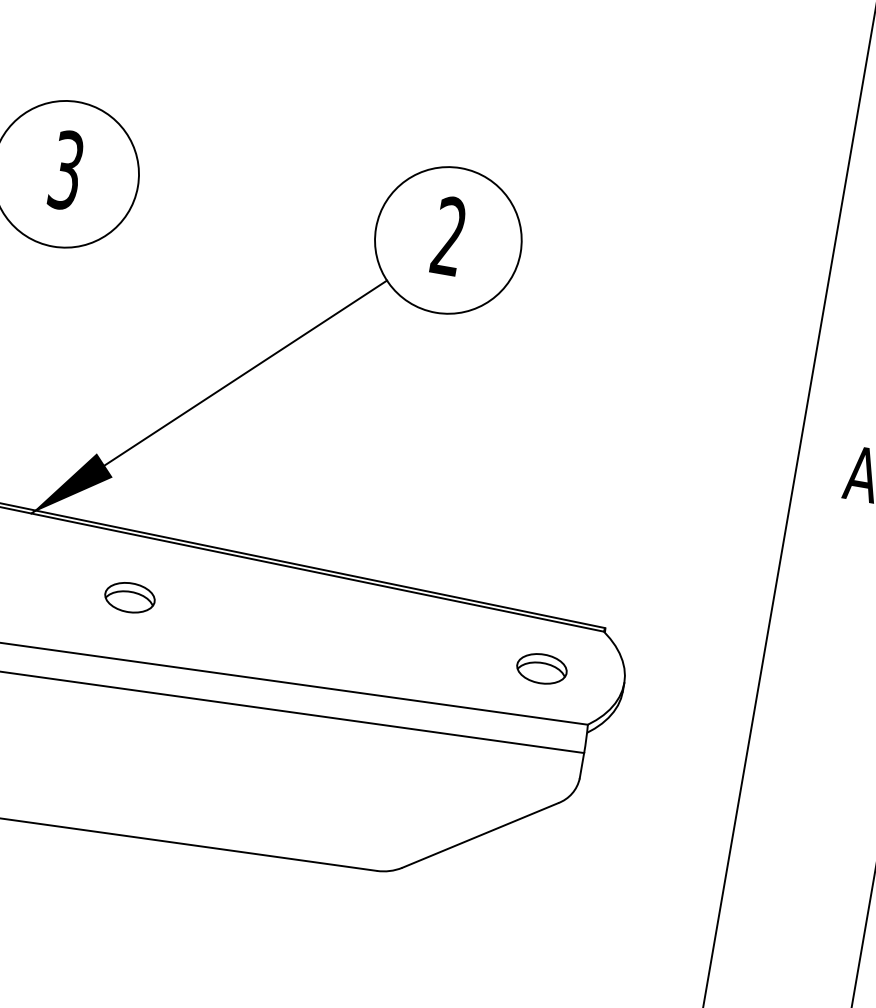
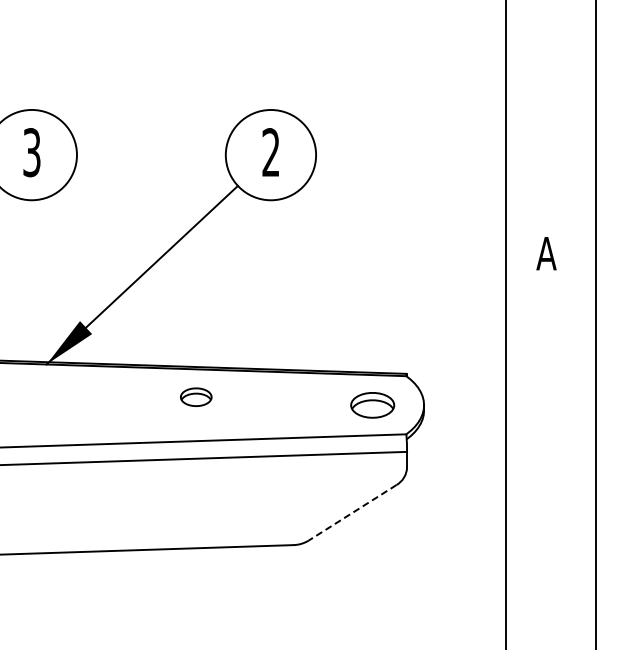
part: (130, 596) -> (196, 396), moved
part: (541, 667) -> (372, 404), size x1.4
line: (480, 834) -> (352, 512), solid -> dashed

